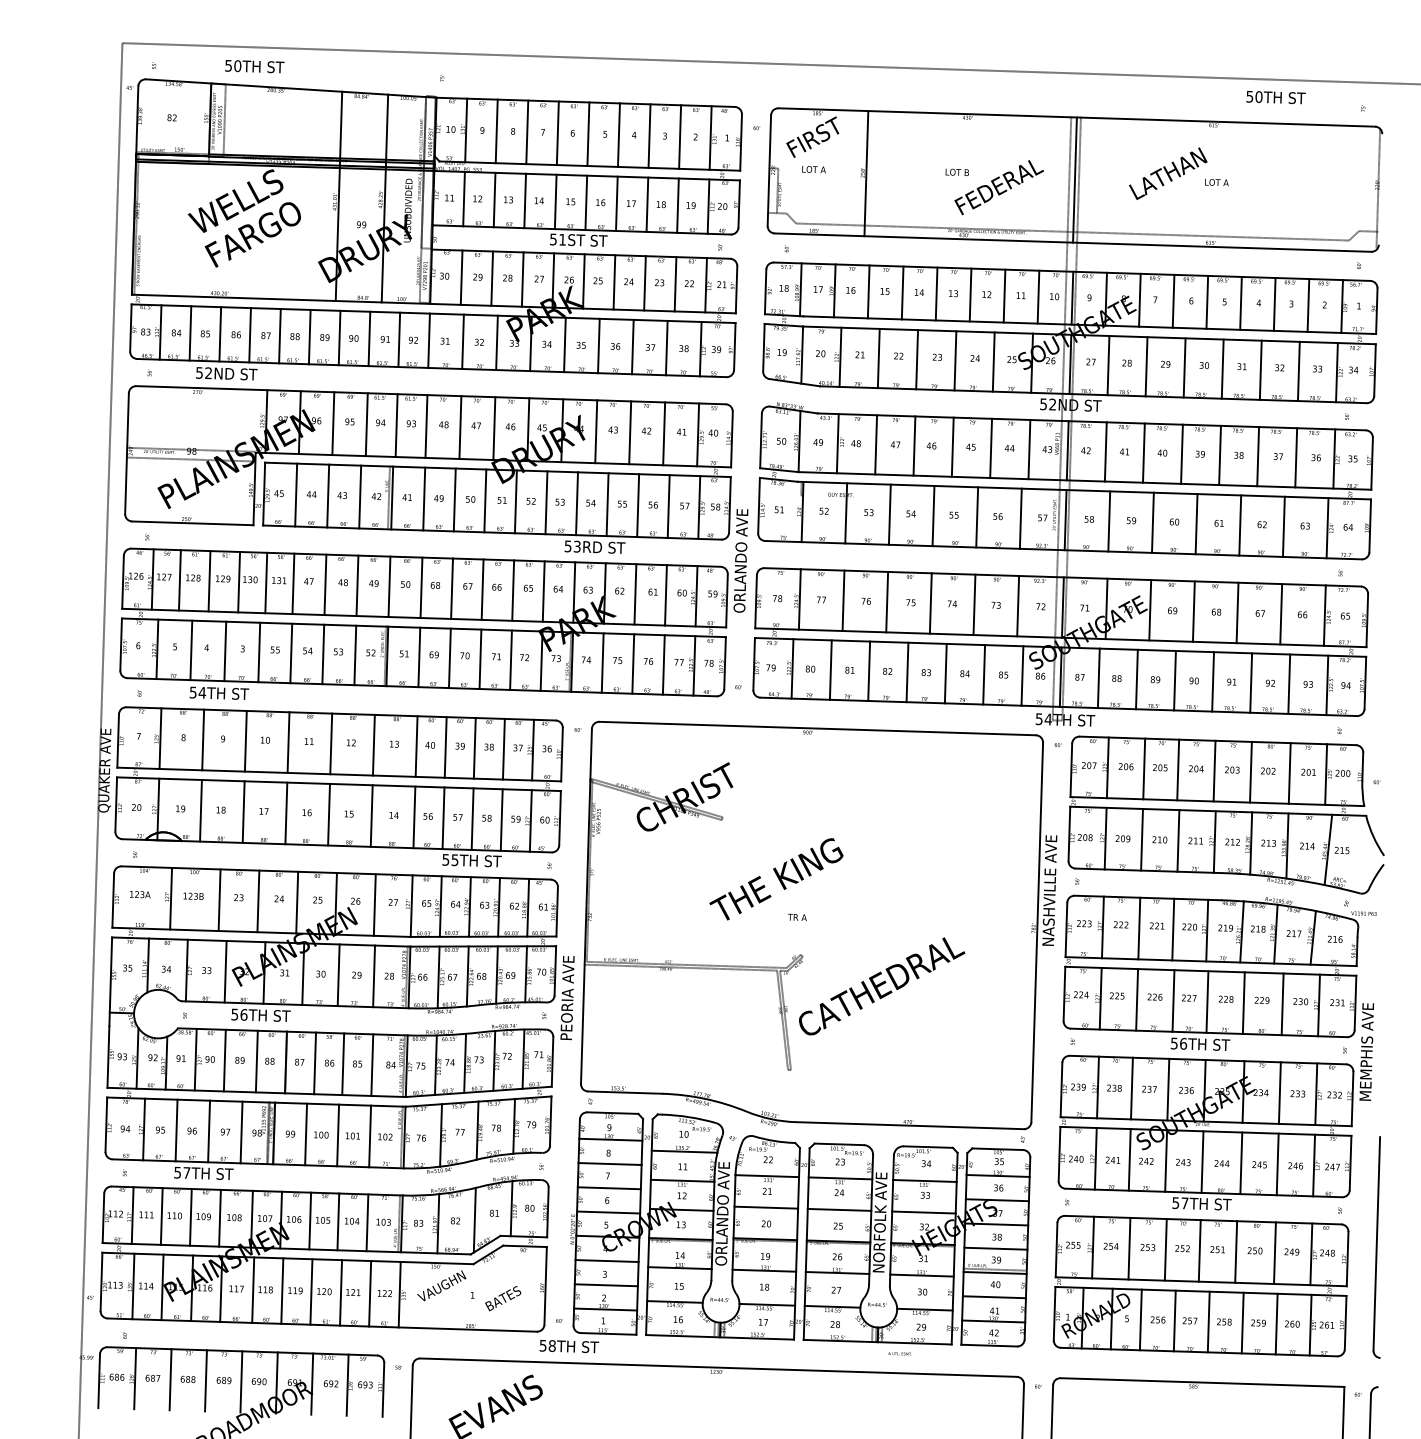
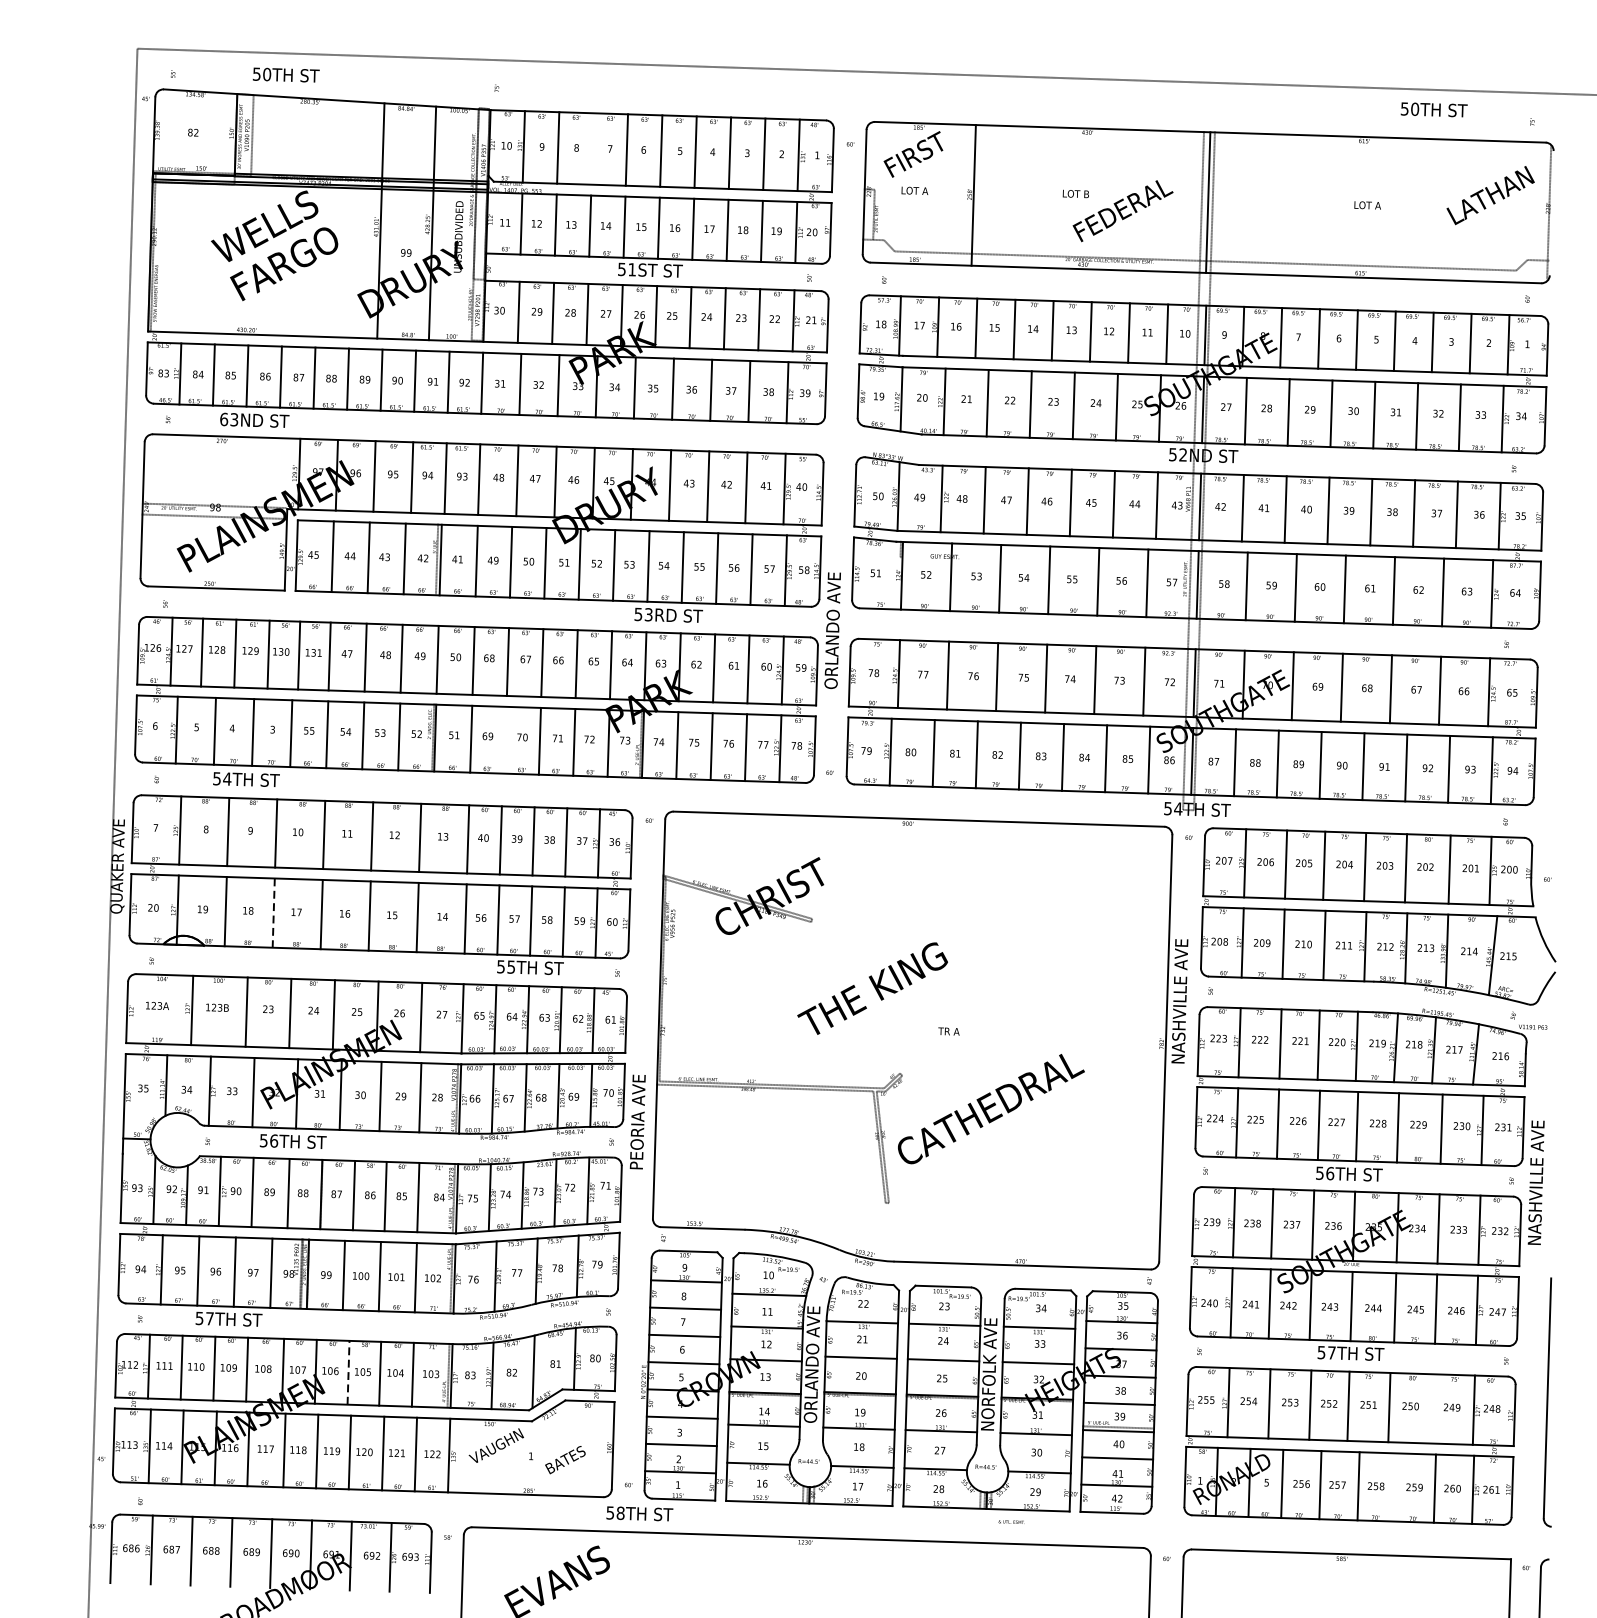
line: (527, 132) -> (592, 149), removed
text: (1168, 173) -> (1490, 195), moved
text: (203, 373) -> (228, 420), 52ND -> 63ND
line: (449, 658) -> (505, 740), removed
line: (243, 812) -> (273, 913), solid -> dashed
text: (797, 917) -> (949, 1031), moved
text: (1366, 1051) -> (1535, 1182), MEMPHIS AVE -> NASHVILLE AVE
line: (310, 1220) -> (348, 1372), solid -> dashed
line: (1274, 1253) -> (1432, 1409), removed
line: (1242, 1322) -> (1396, 1486), removed

